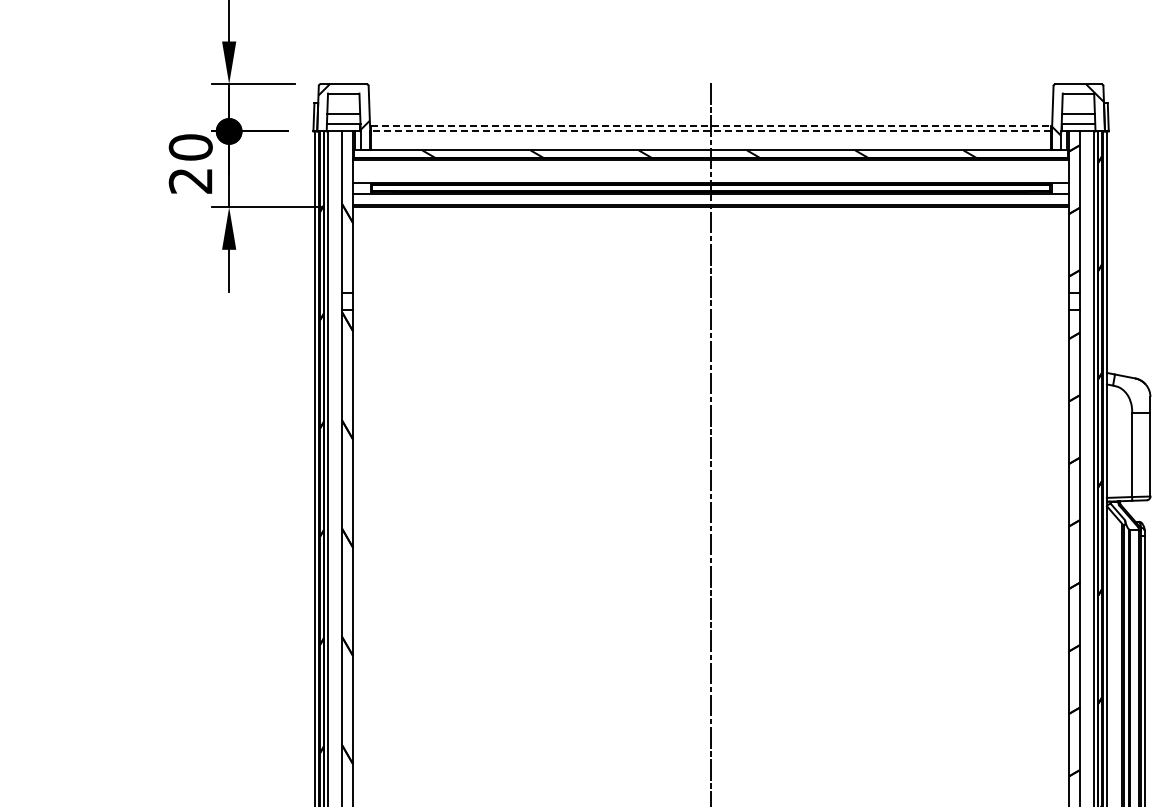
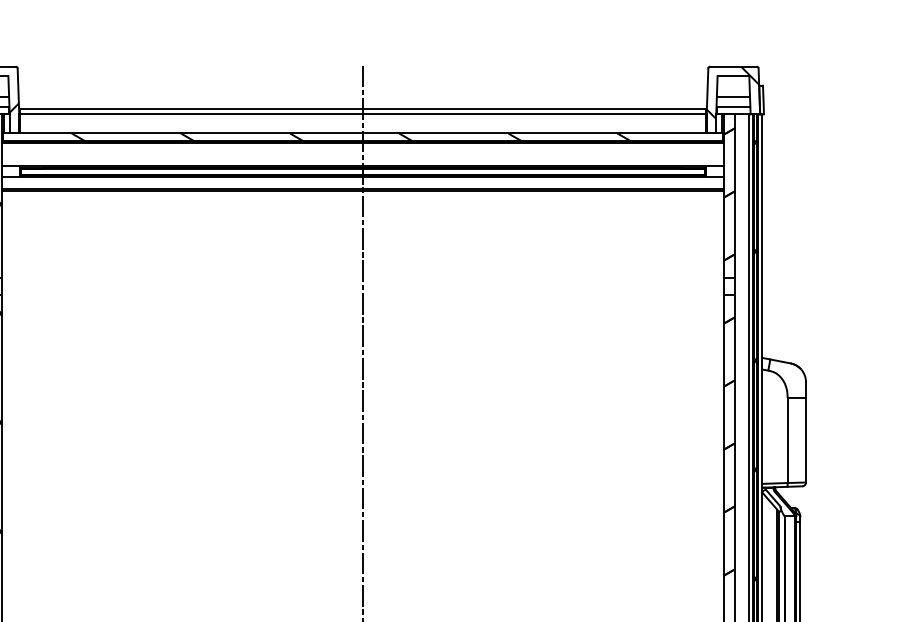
line: (711, 125) -> (363, 108), dashed -> solid
line: (711, 131) -> (363, 114), dashed -> solid

